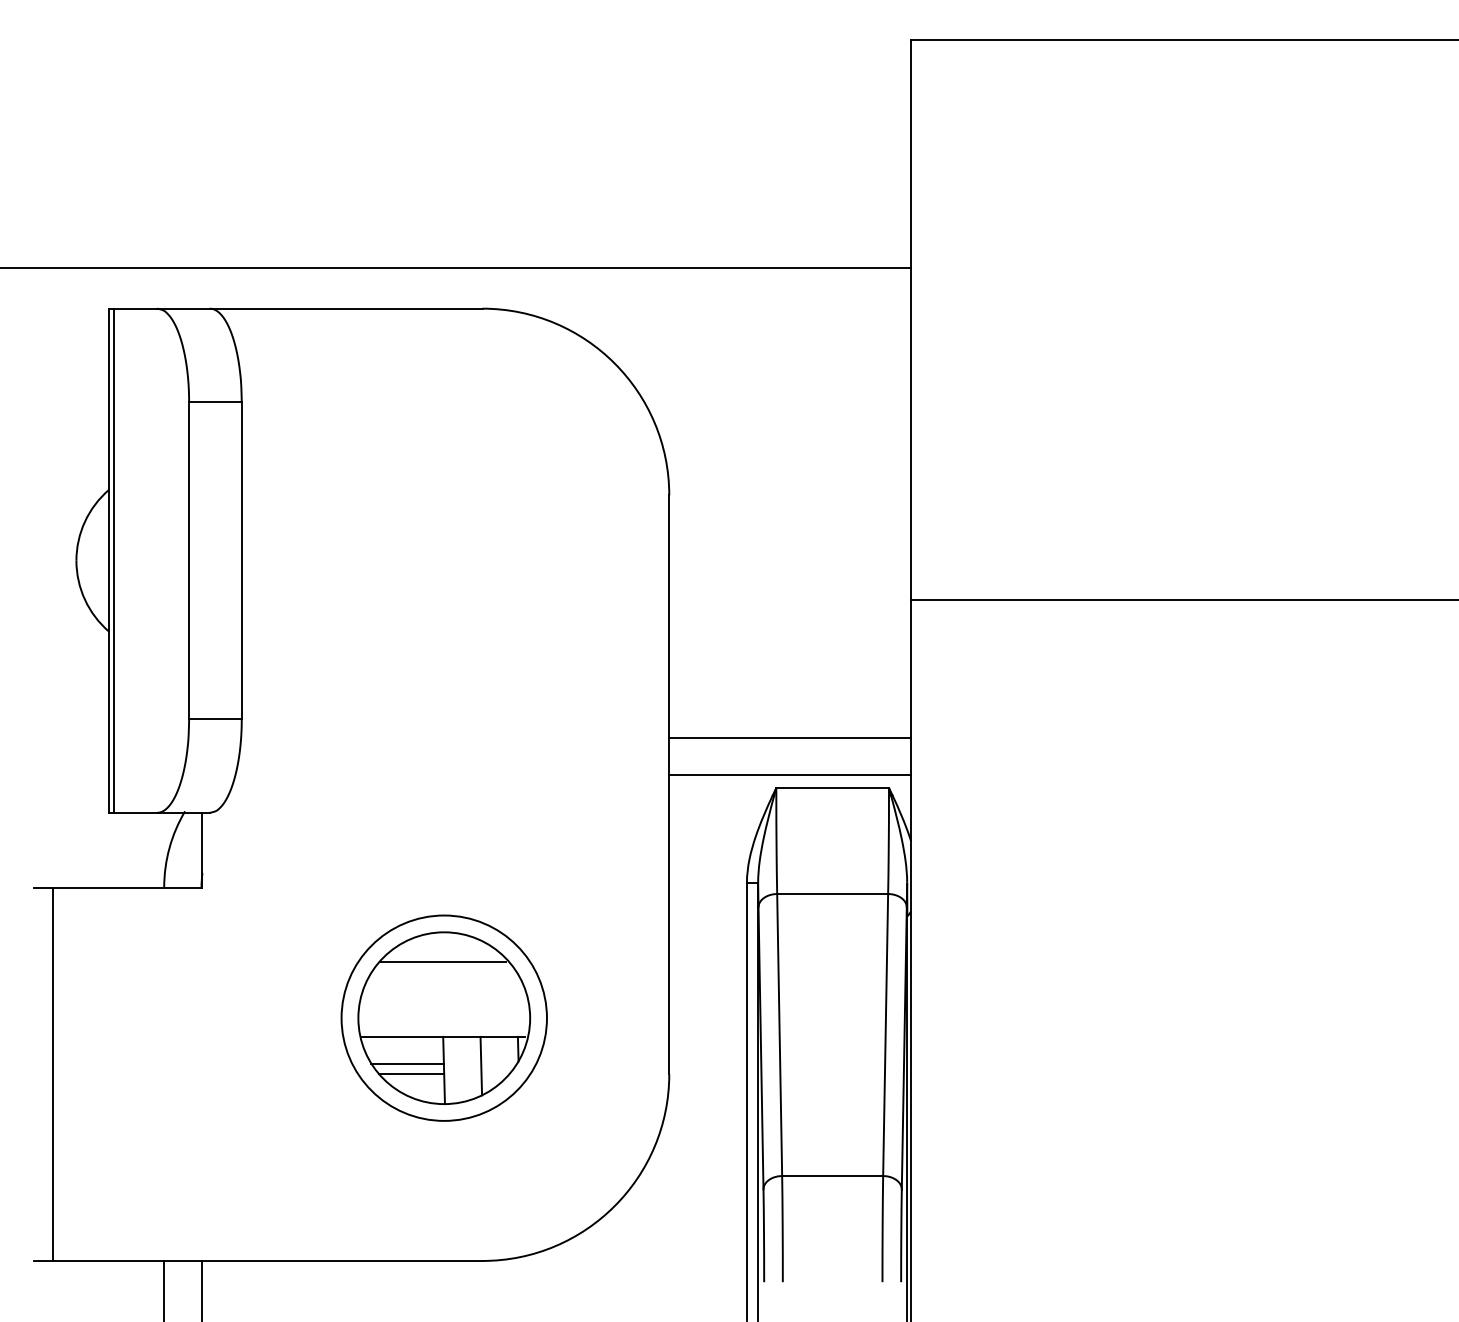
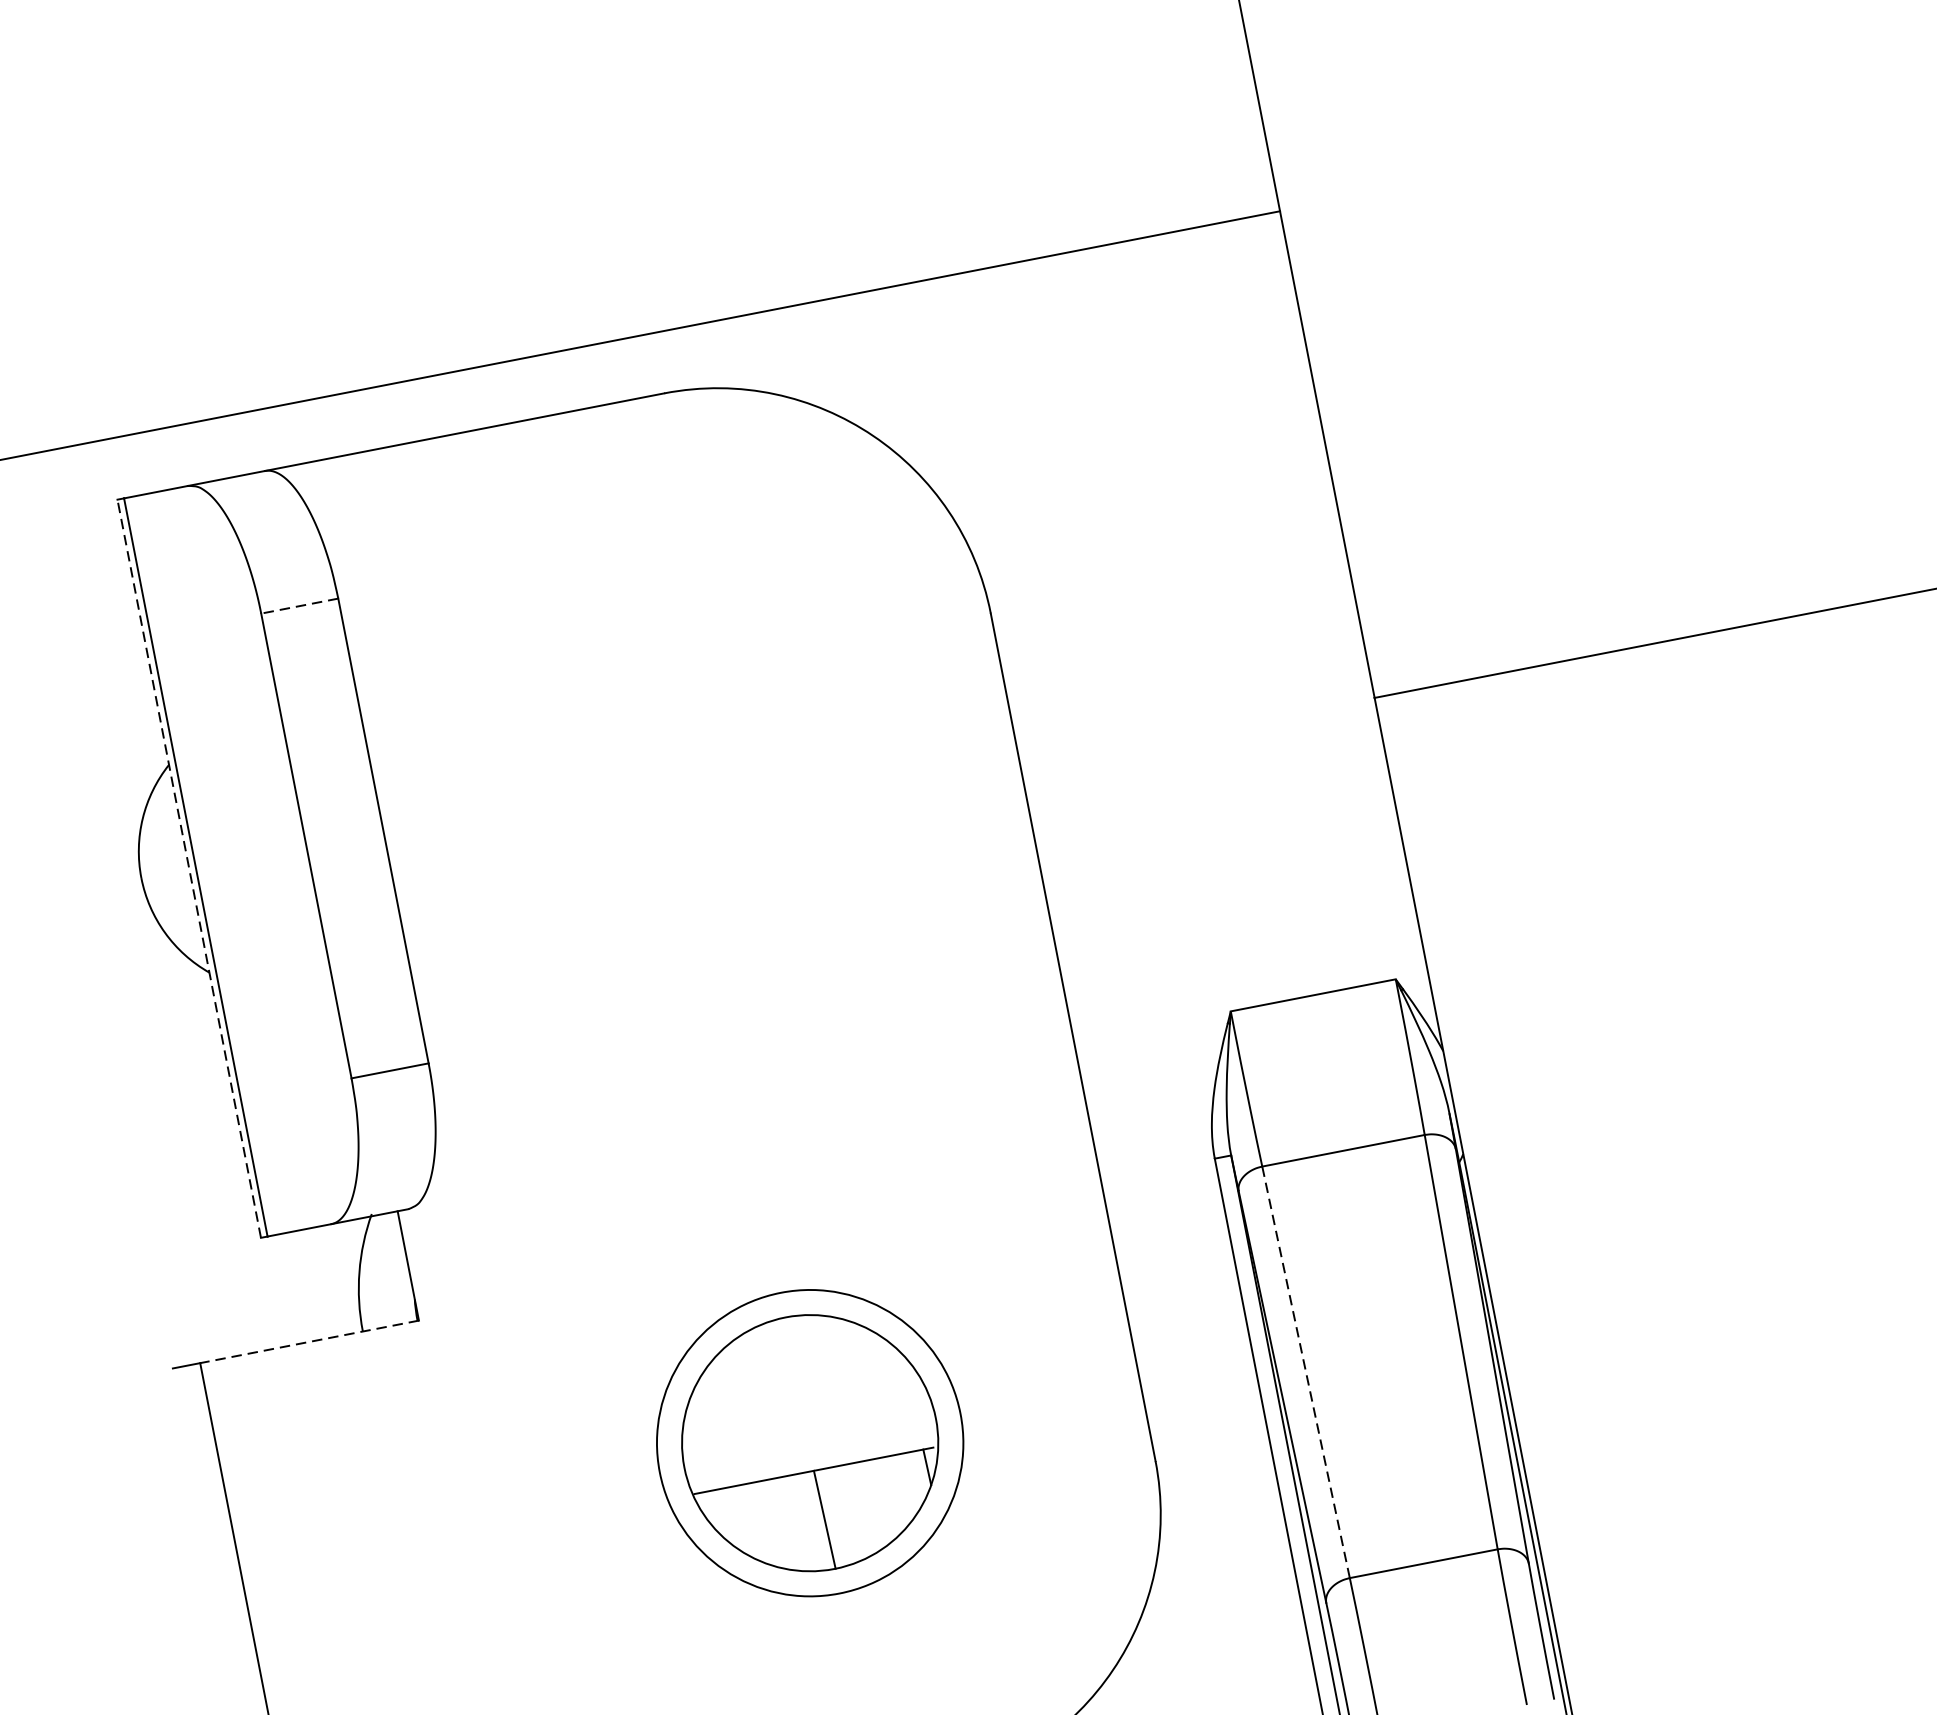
line: (214, 402) -> (298, 607), solid -> dashed
line: (109, 560) -> (189, 868), solid -> dashed
line: (790, 738) -> (1237, 935), removed
line: (790, 775) -> (1248, 989), removed
line: (127, 887) -> (309, 1341), solid -> dashed
line: (442, 962) -> (791, 1362), removed
line: (779, 1034) -> (1305, 1371), solid -> dashed
line: (407, 1063) -> (769, 1519), removed
line: (481, 1065) -> (878, 1501), removed
line: (411, 1073) -> (777, 1533), removed

